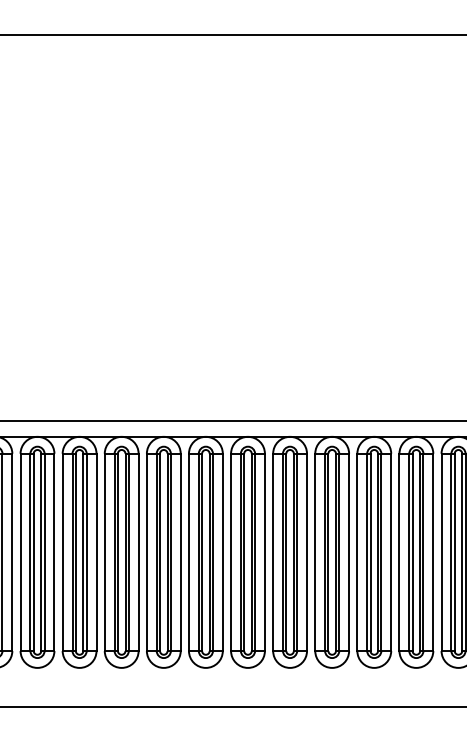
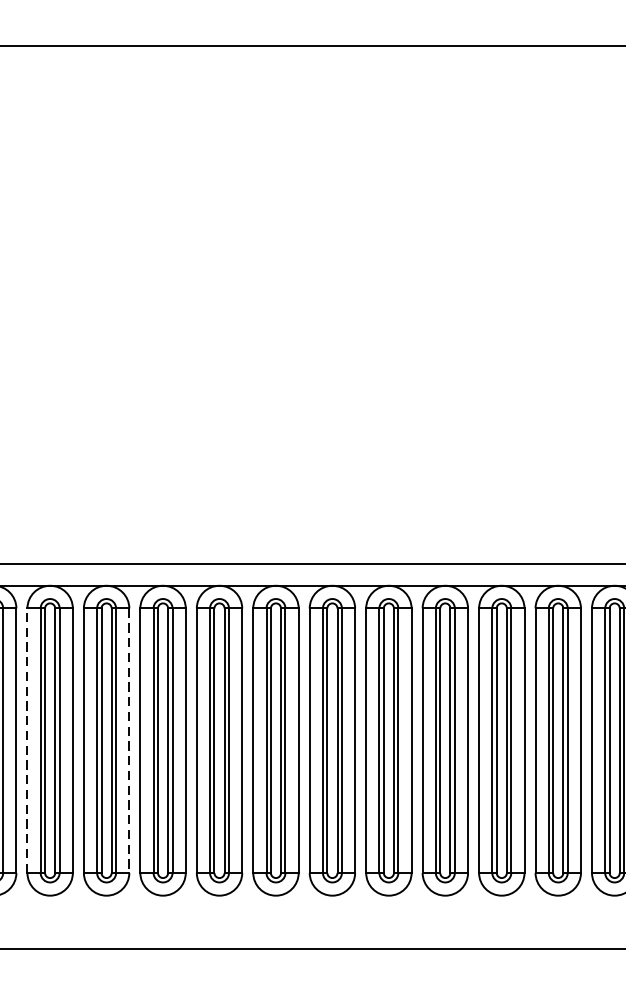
line: (20, 552) -> (27, 740), solid -> dashed
line: (96, 552) -> (129, 740), solid -> dashed

